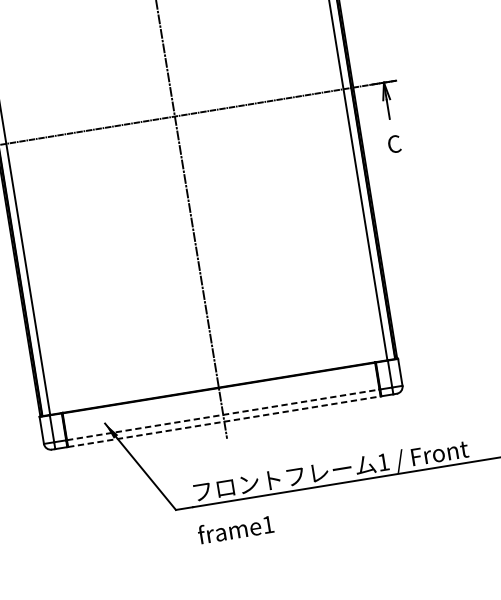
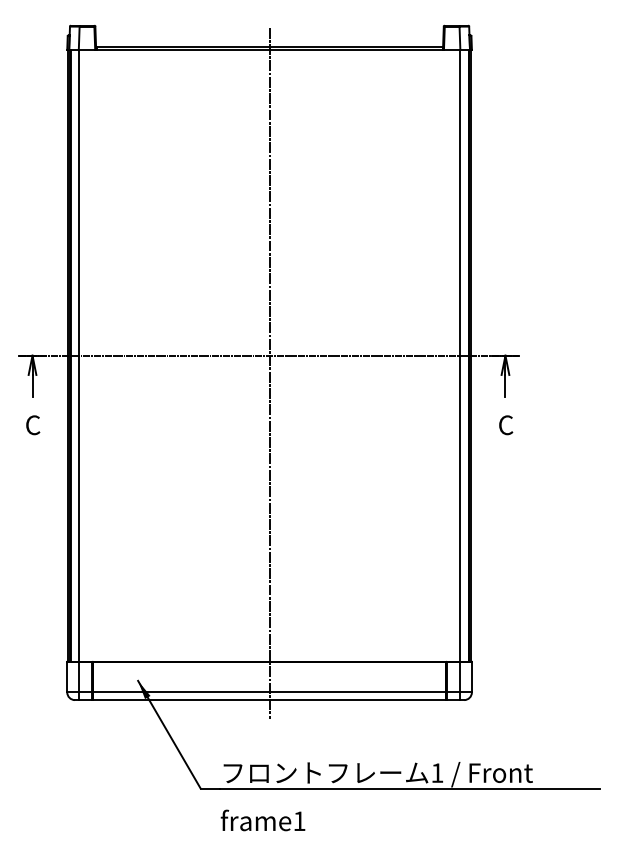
line: (224, 414) -> (270, 692), dashed -> solid
line: (225, 421) -> (270, 700), dashed -> solid

